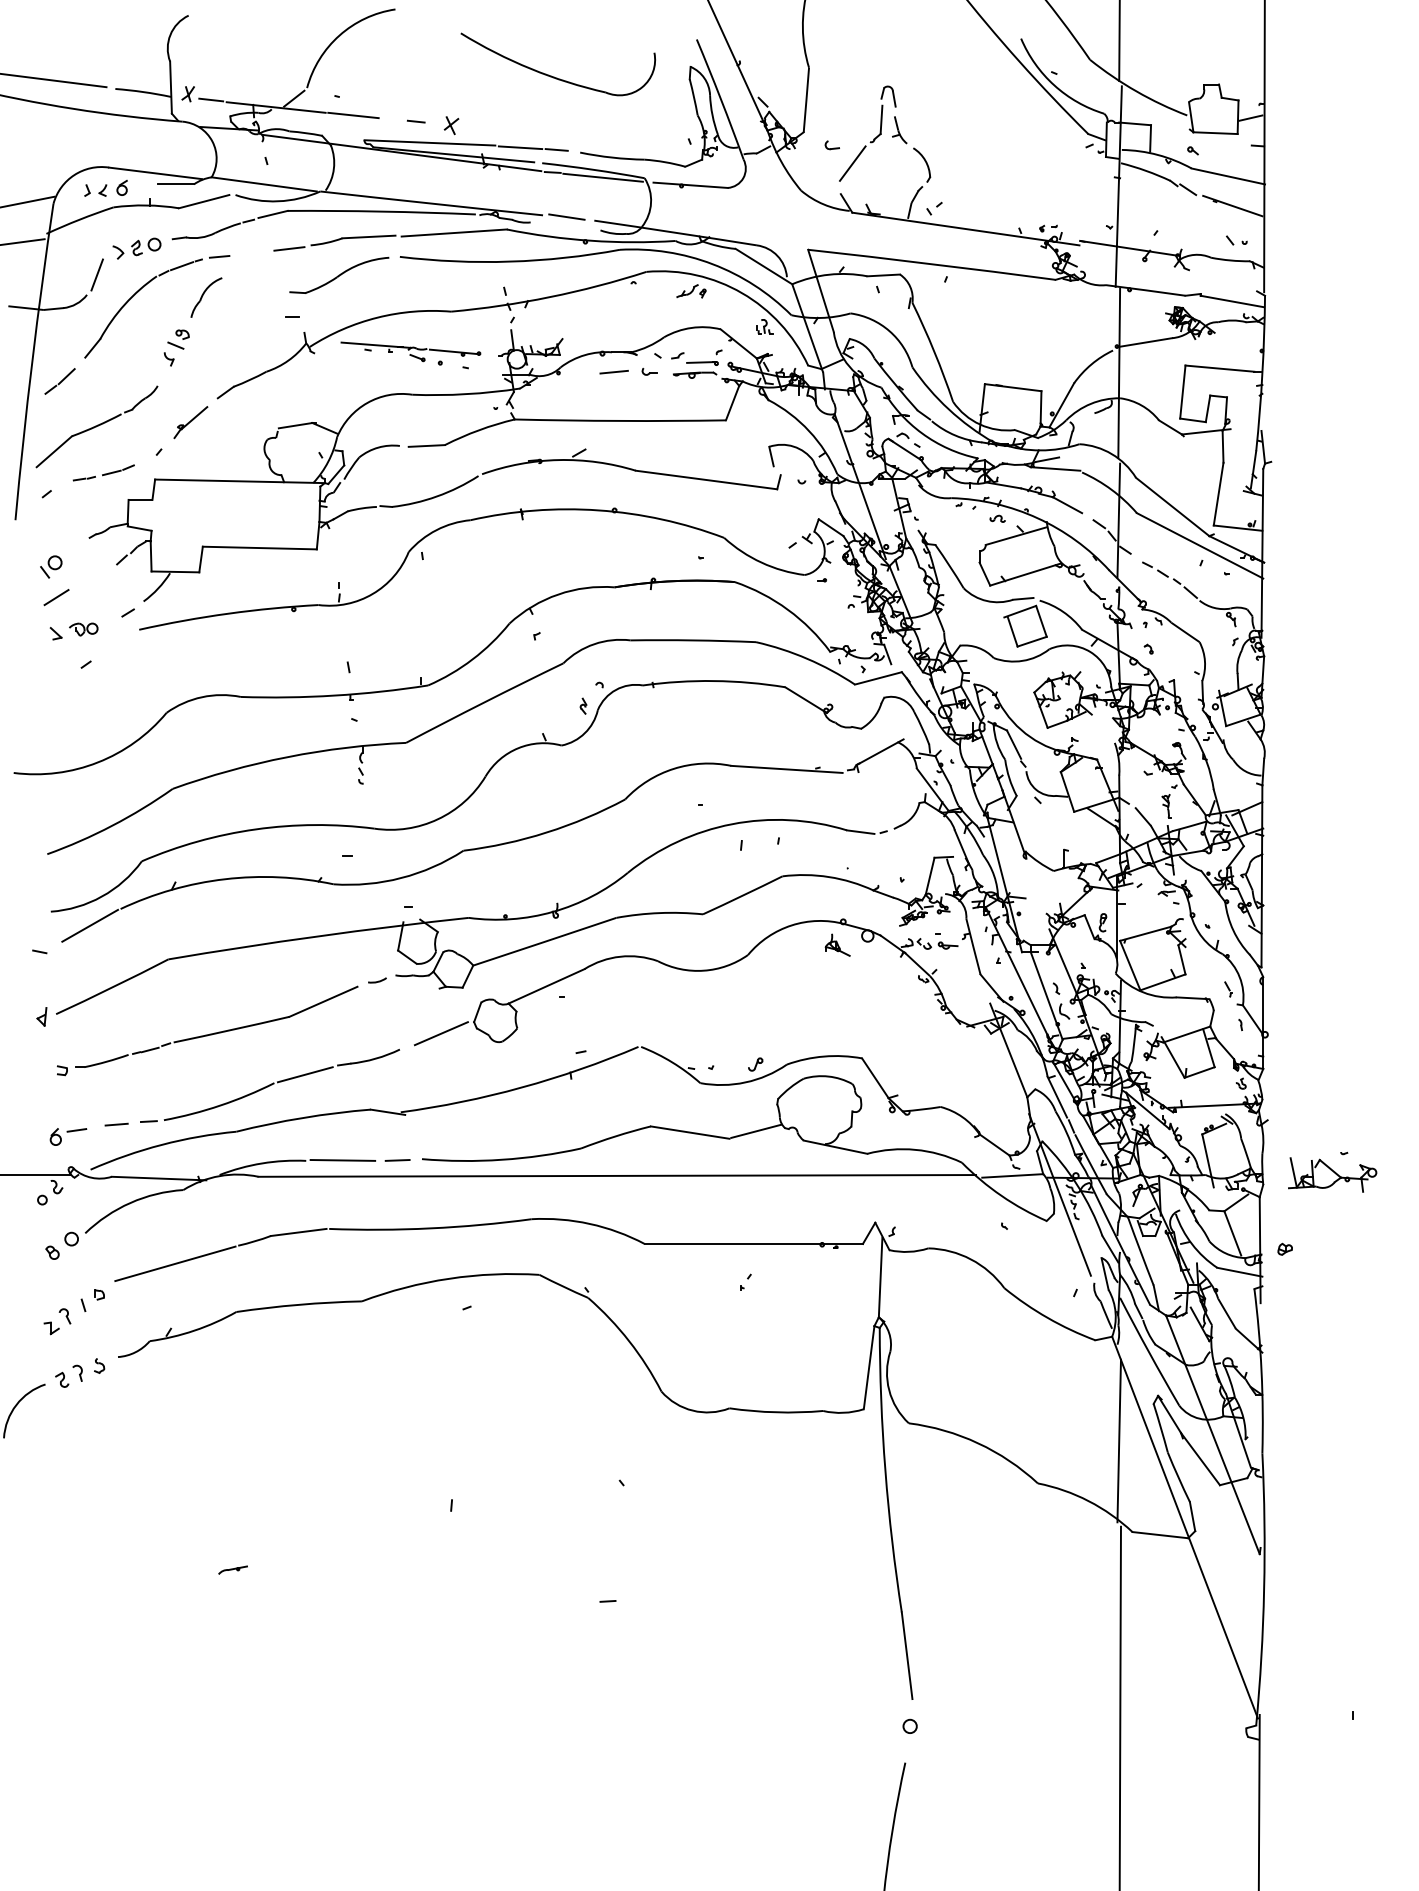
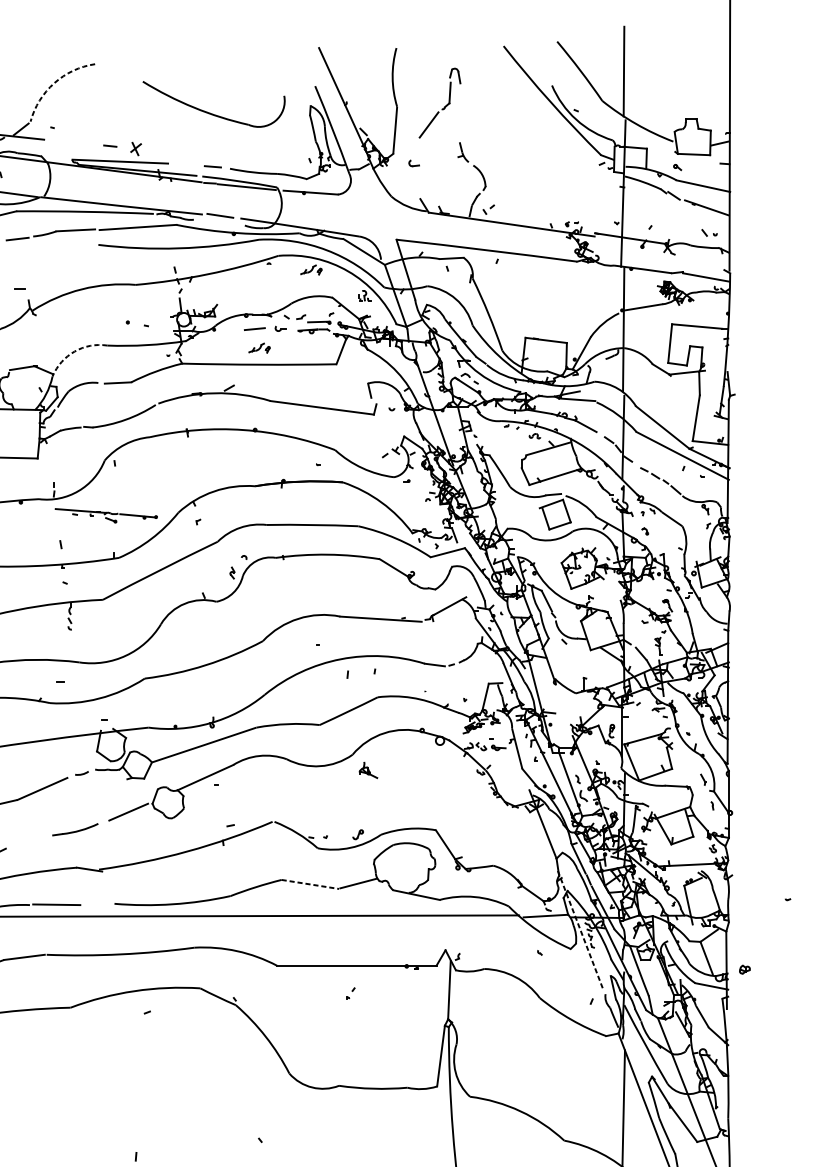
arc: (339, 35) -> (54, 83), solid -> dashed
line: (353, 115) -> (64, 141), removed
part: (873, 138) -> (444, 106), moved
line: (520, 147) -> (186, 165), removed
part: (339, 274) -> (54, 257), removed
part: (410, 351) -> (106, 515), moved
part: (620, 398) -> (259, 348), added
arc: (367, 402) -> (74, 351), solid -> dashed
part: (837, 944) -> (368, 769), moved
line: (304, 1074) -> (28, 842), removed
line: (690, 1132) -> (310, 884), solid -> dashed
line: (397, 1160) -> (96, 904), removed
part: (1332, 1174) -> (779, 915), removed
line: (1060, 1194) -> (580, 929), solid -> dashed

